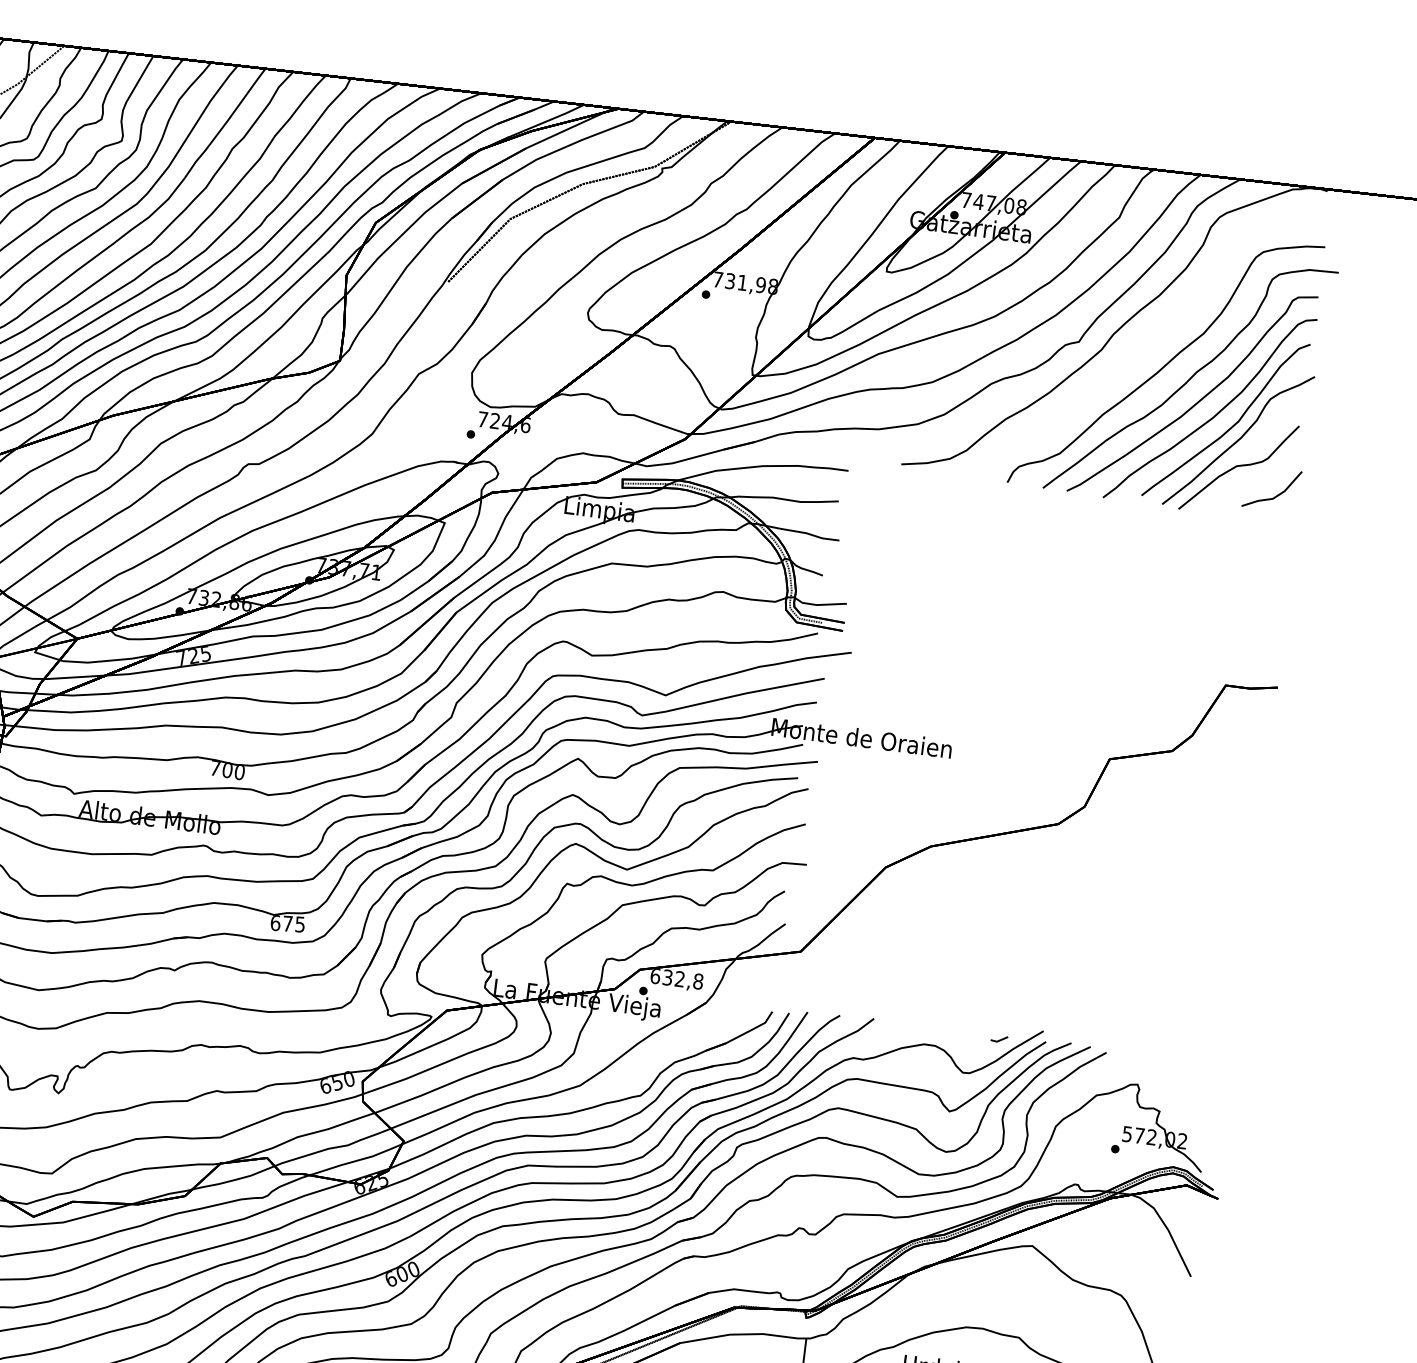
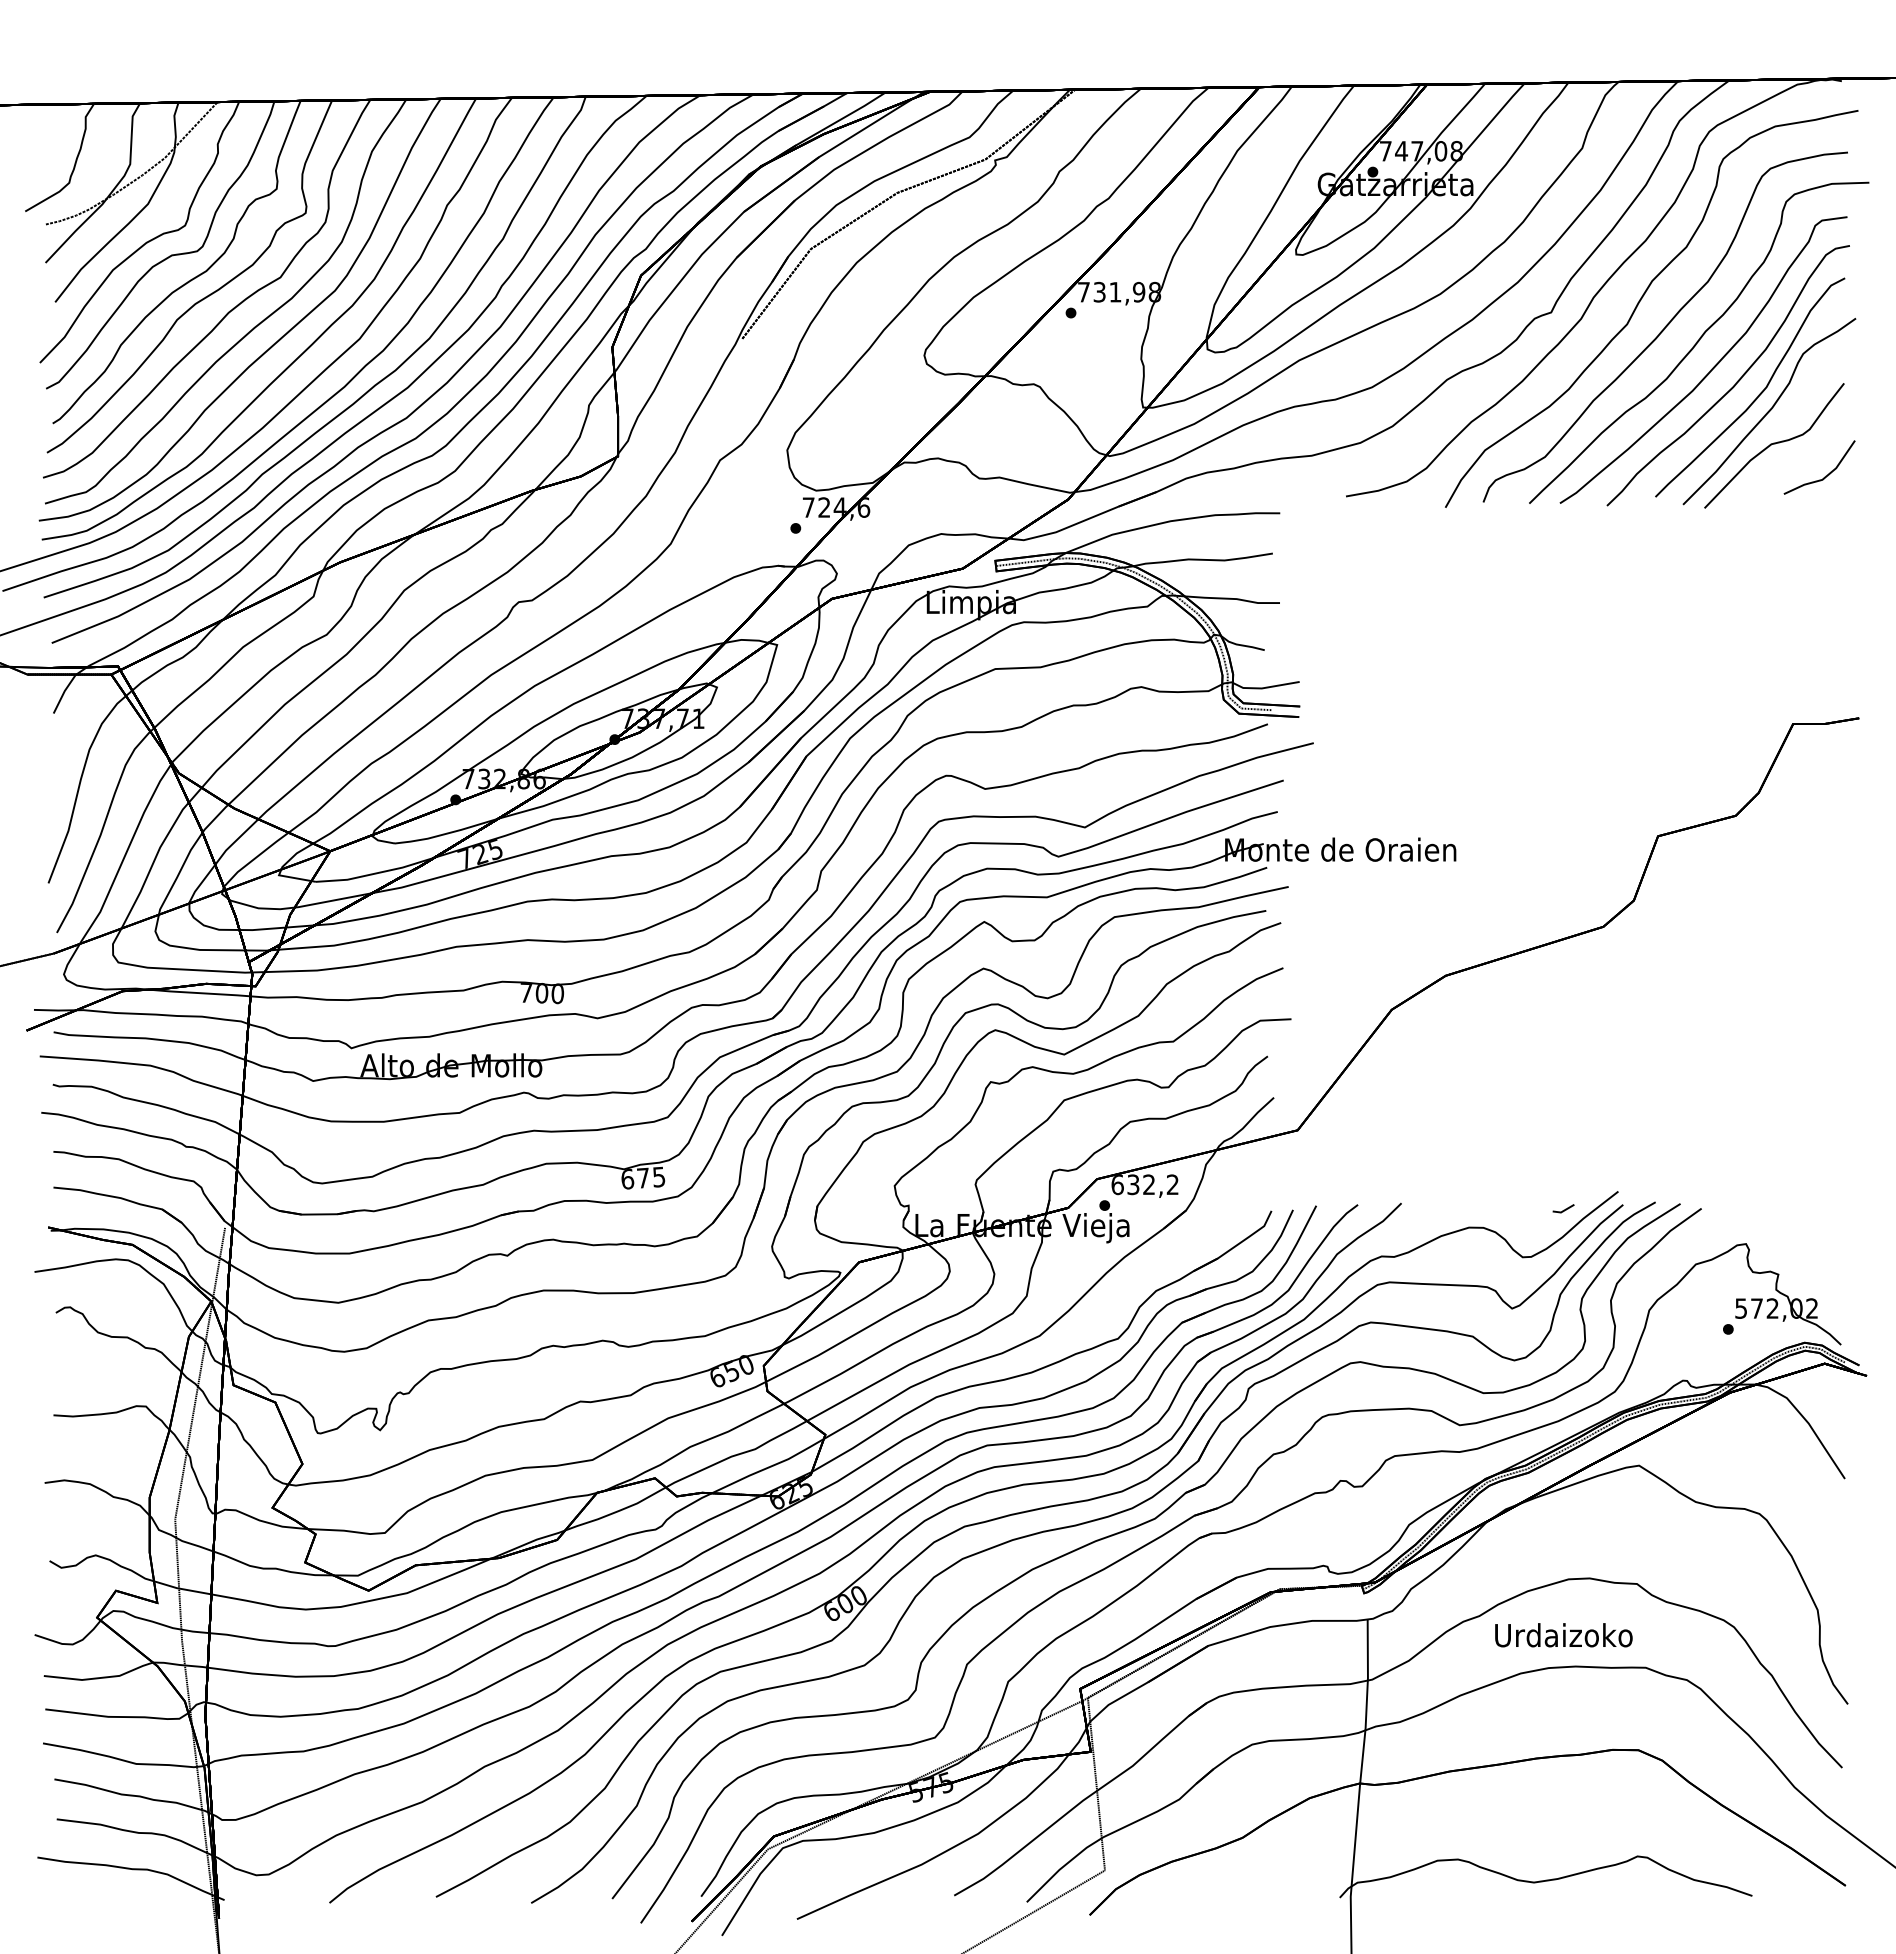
curve: (1150, 341) -> (1641, 300), added
text: (698, 981) -> (1172, 1184), 632,8 -> 632,2

